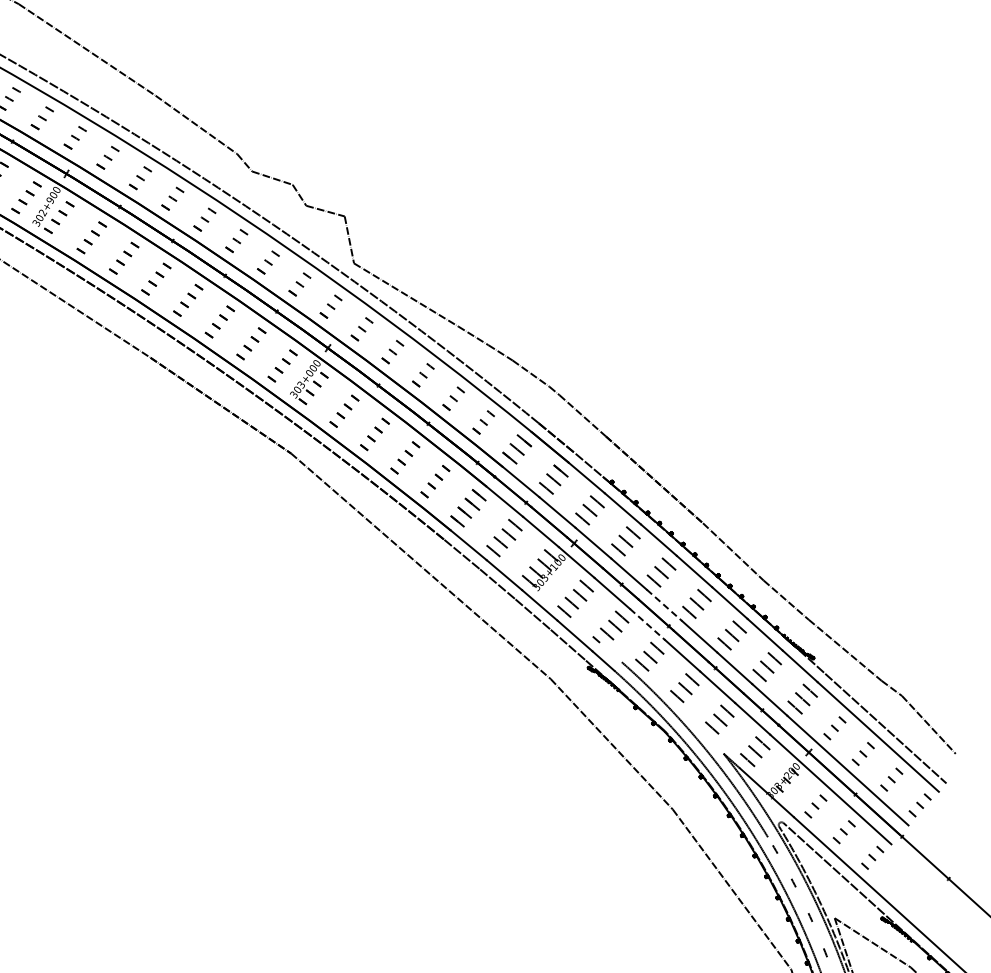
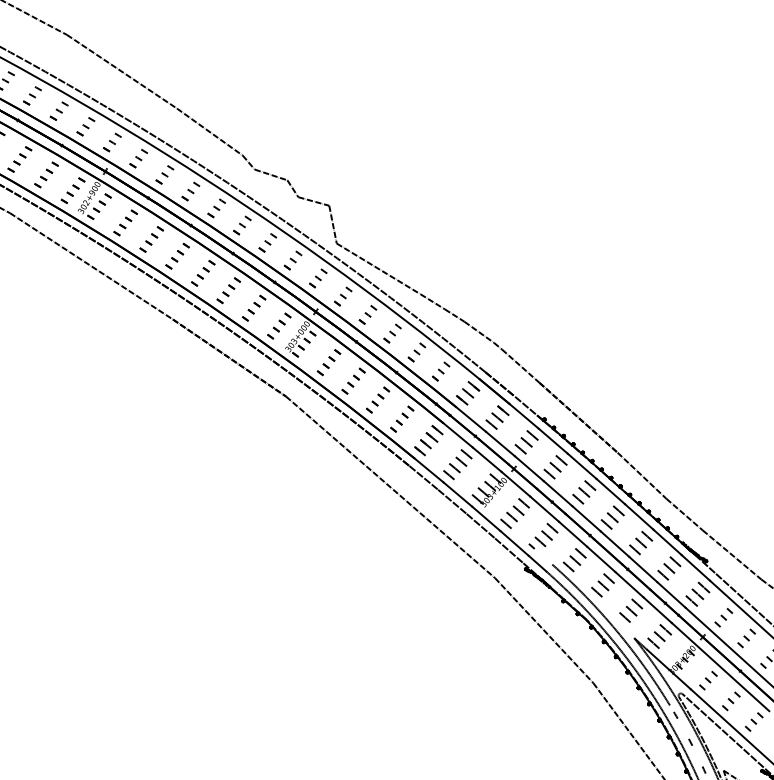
line: (664, 605) -> (586, 518), dashed -> solid
line: (647, 624) -> (572, 534), dashed -> solid

